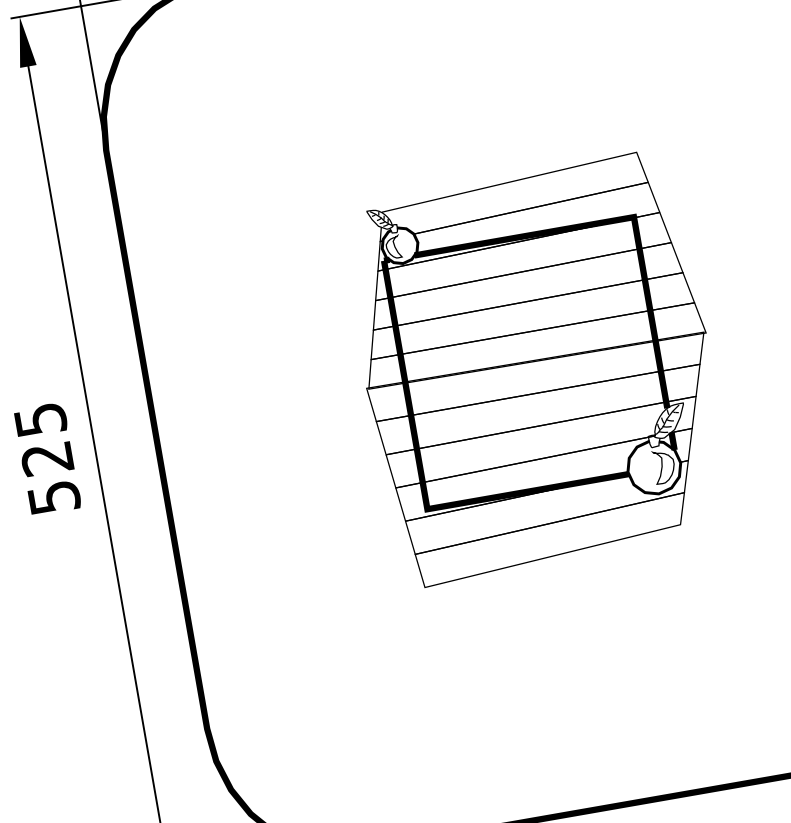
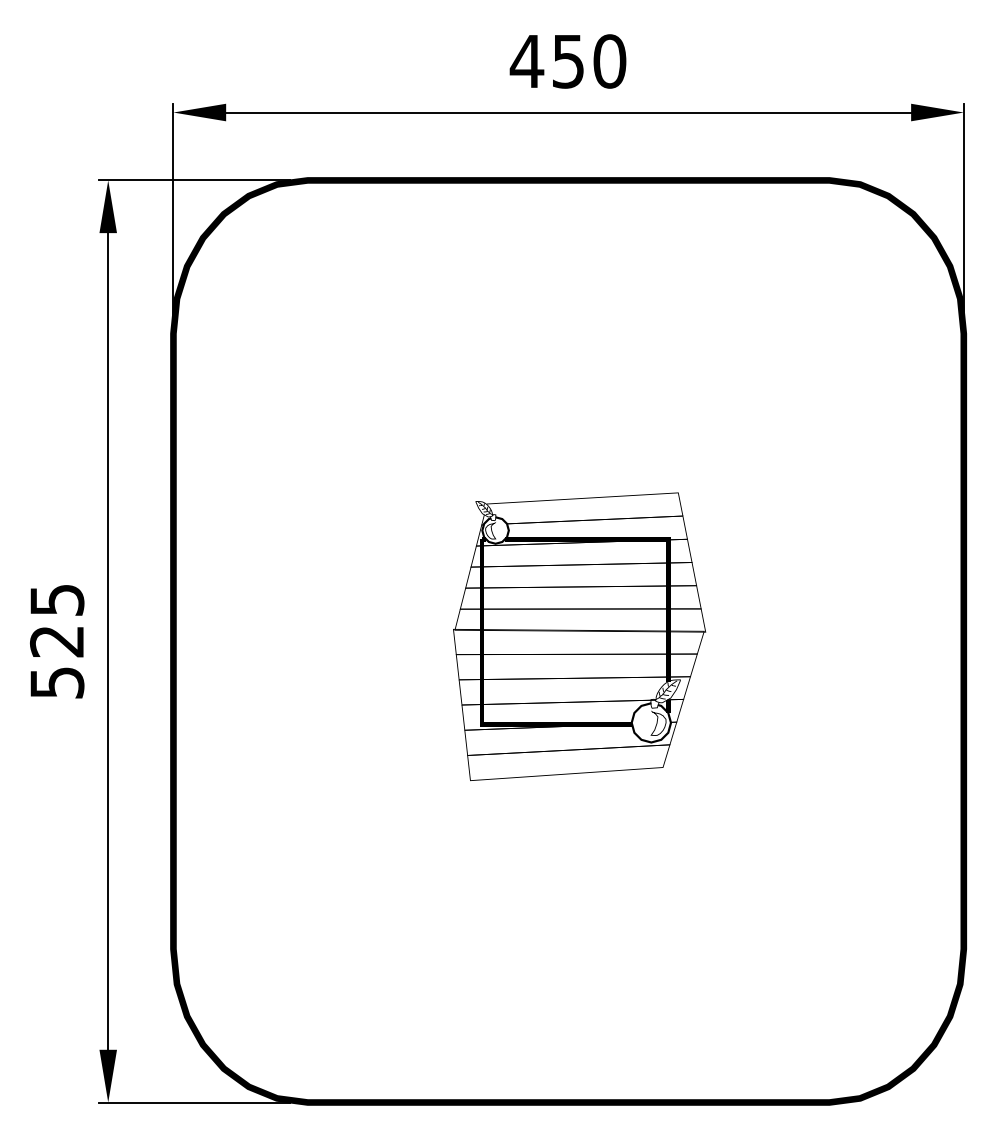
part: (537, 368) -> (579, 636), size x0.7

